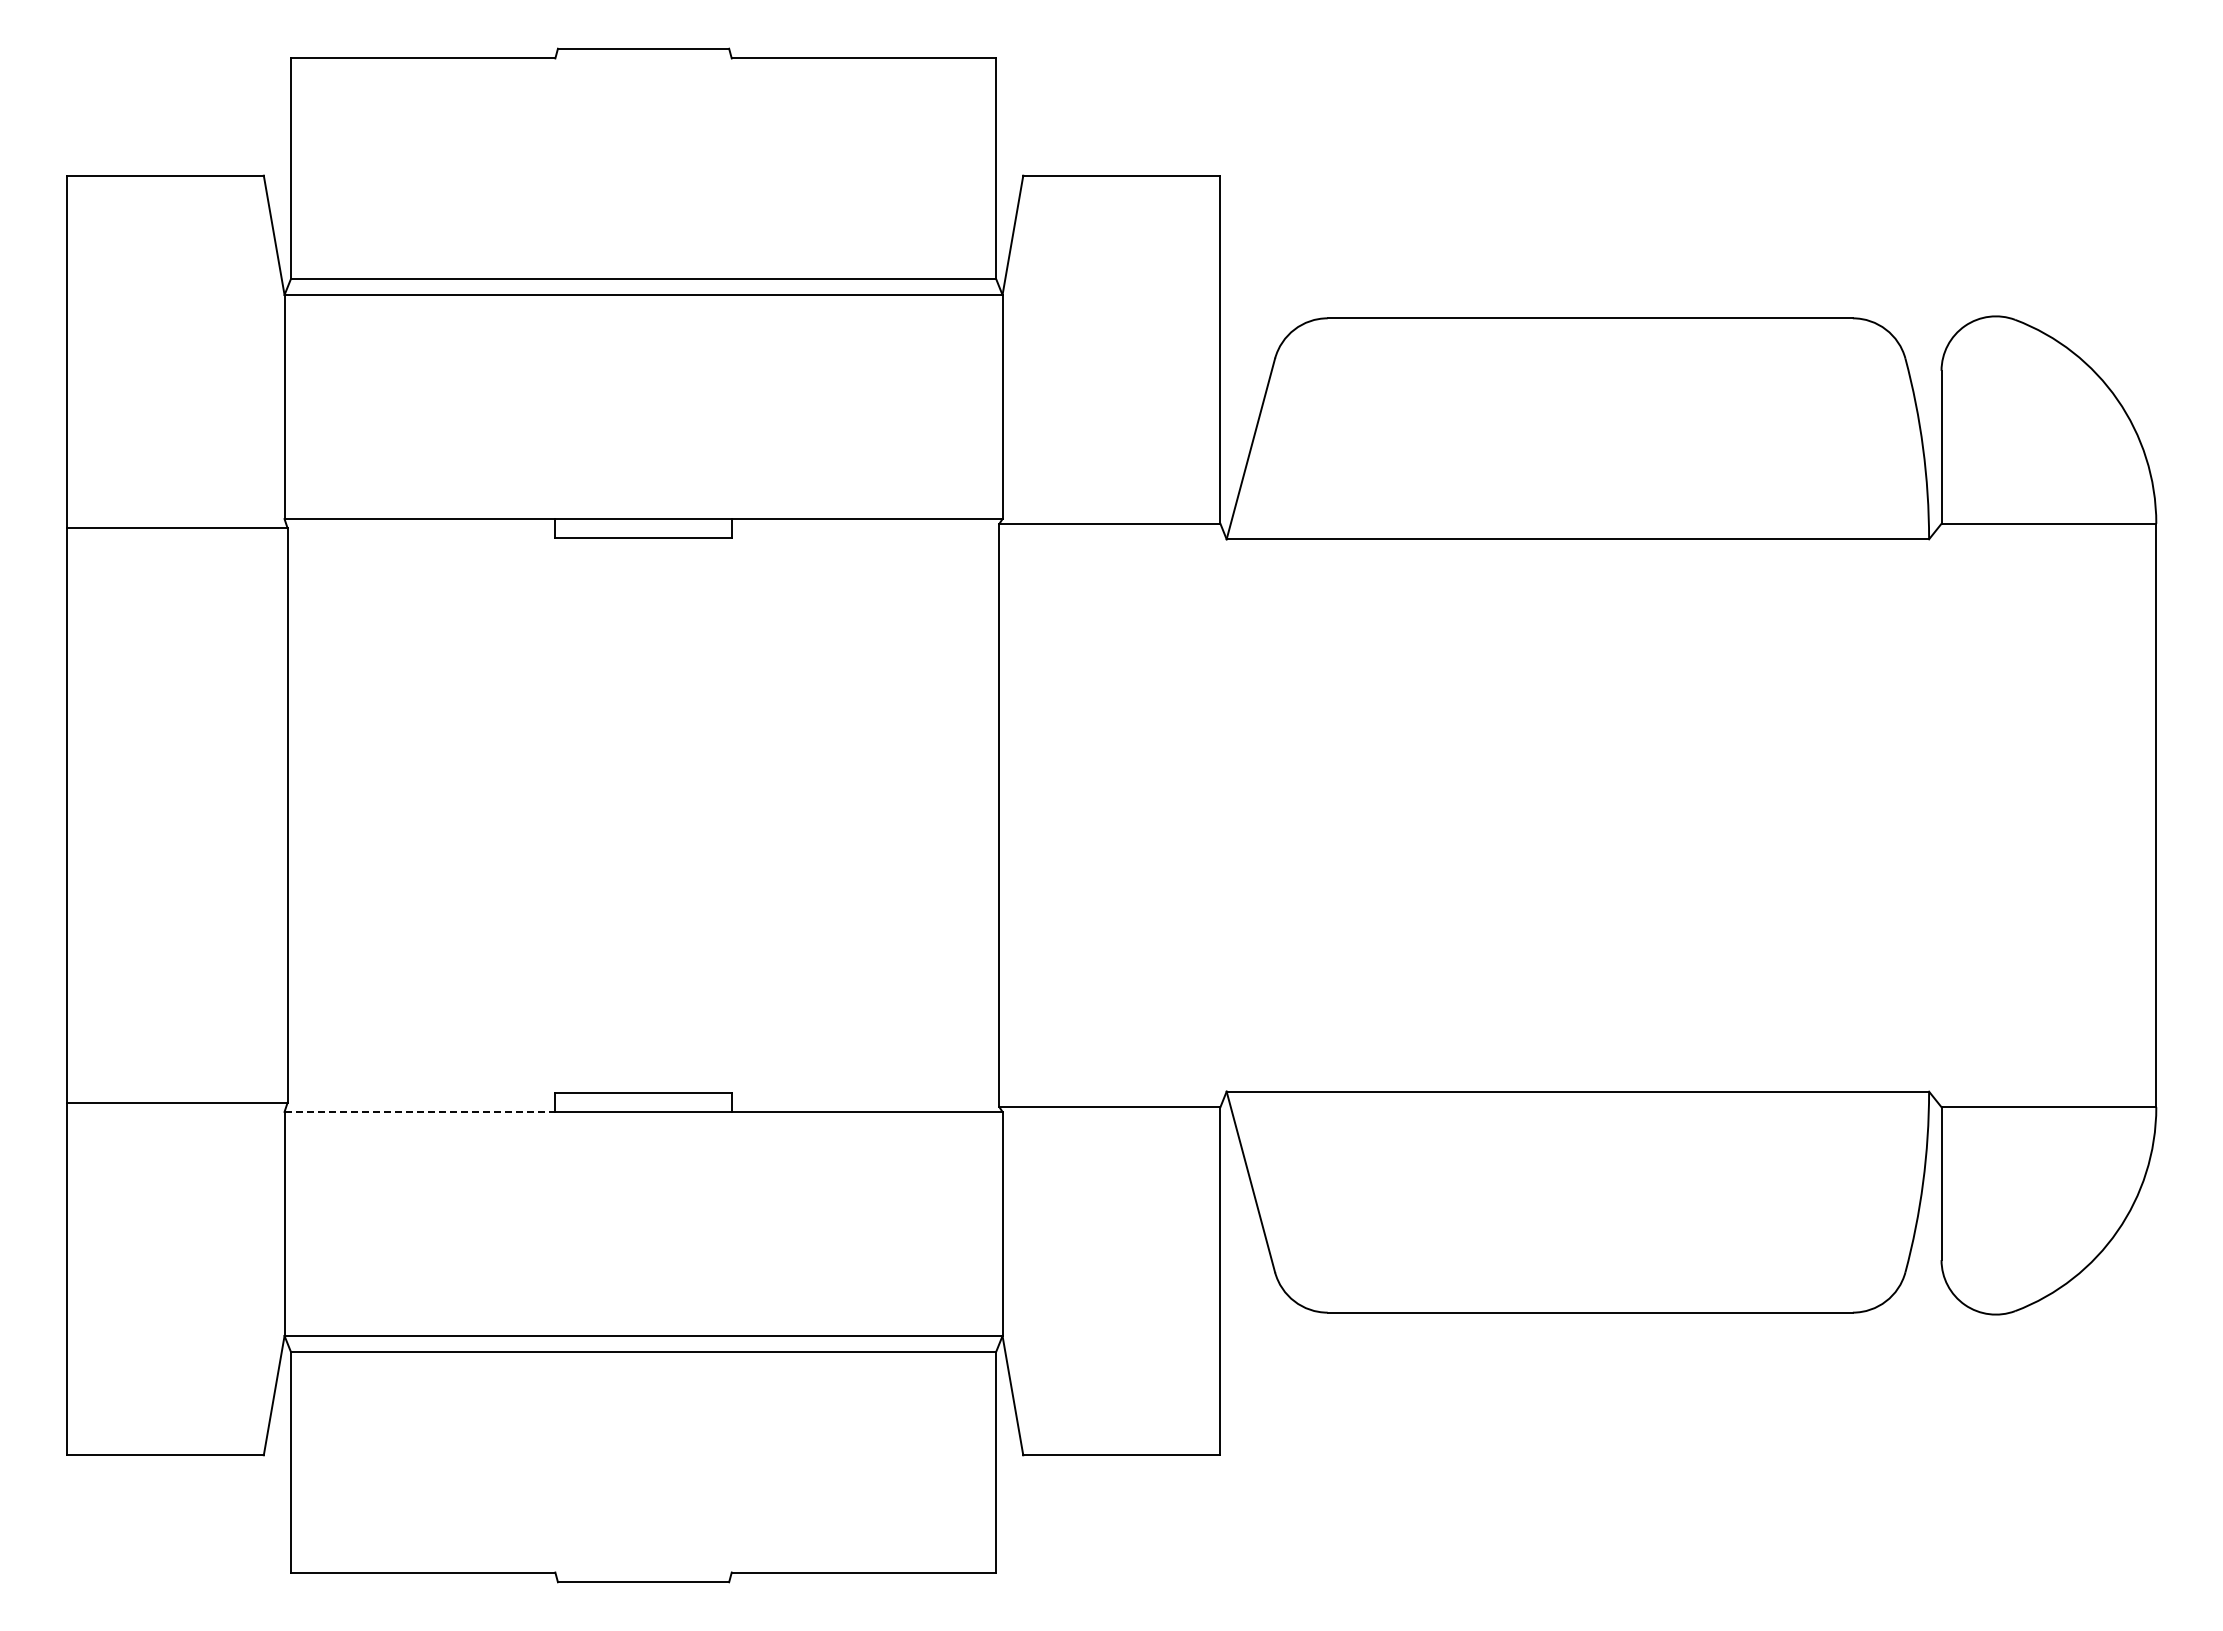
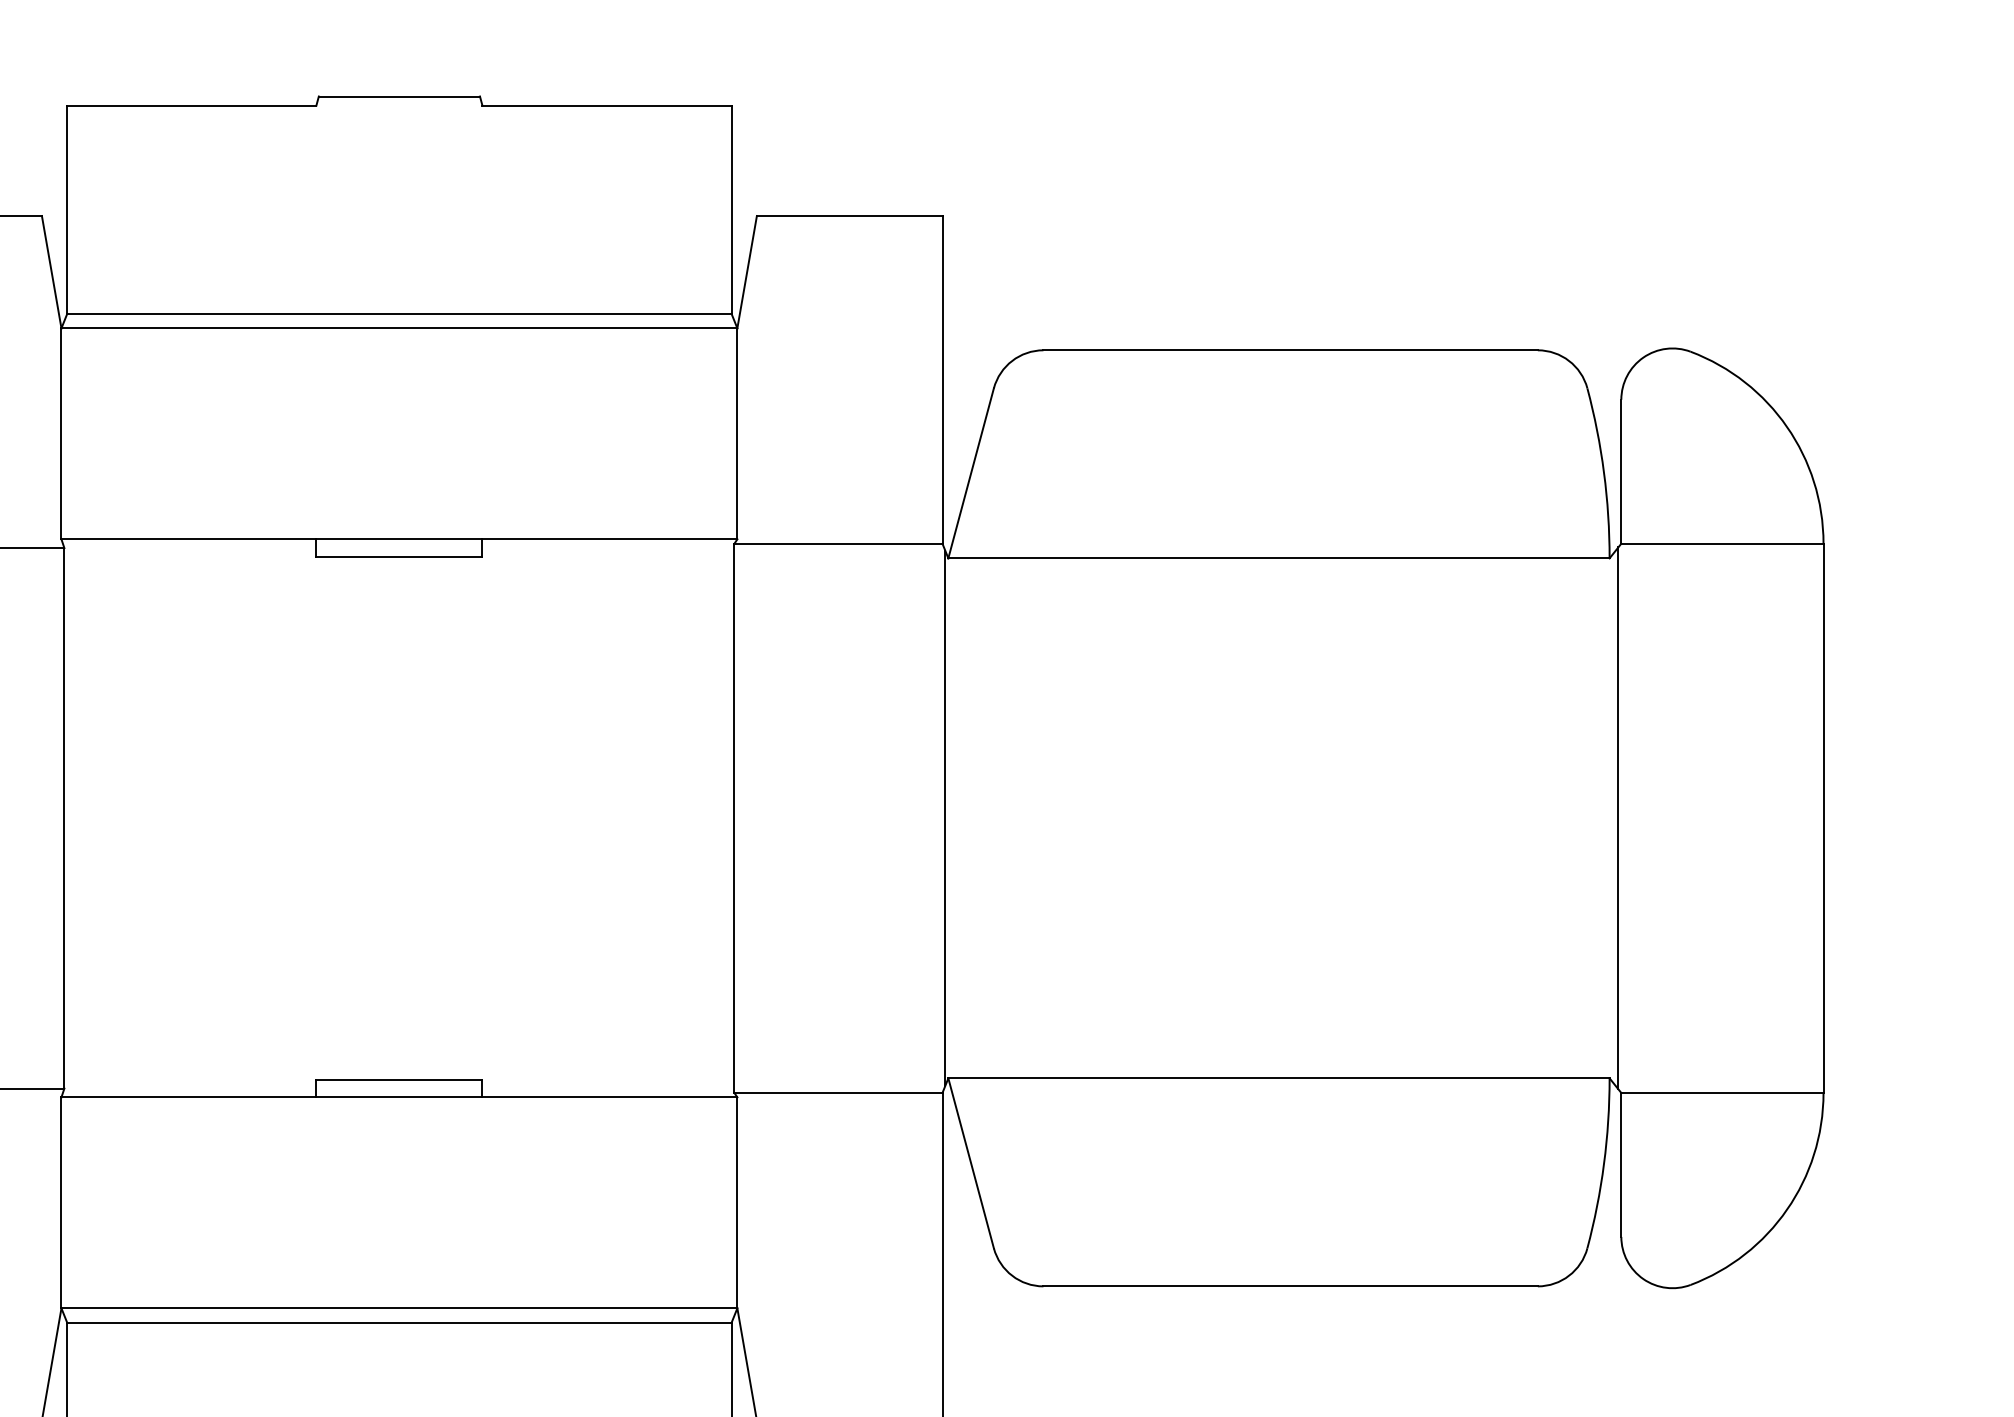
line: (1223, 815) -> (945, 818), added
line: (1938, 815) -> (1618, 818), added
line: (420, 1111) -> (189, 1097), dashed -> solid

